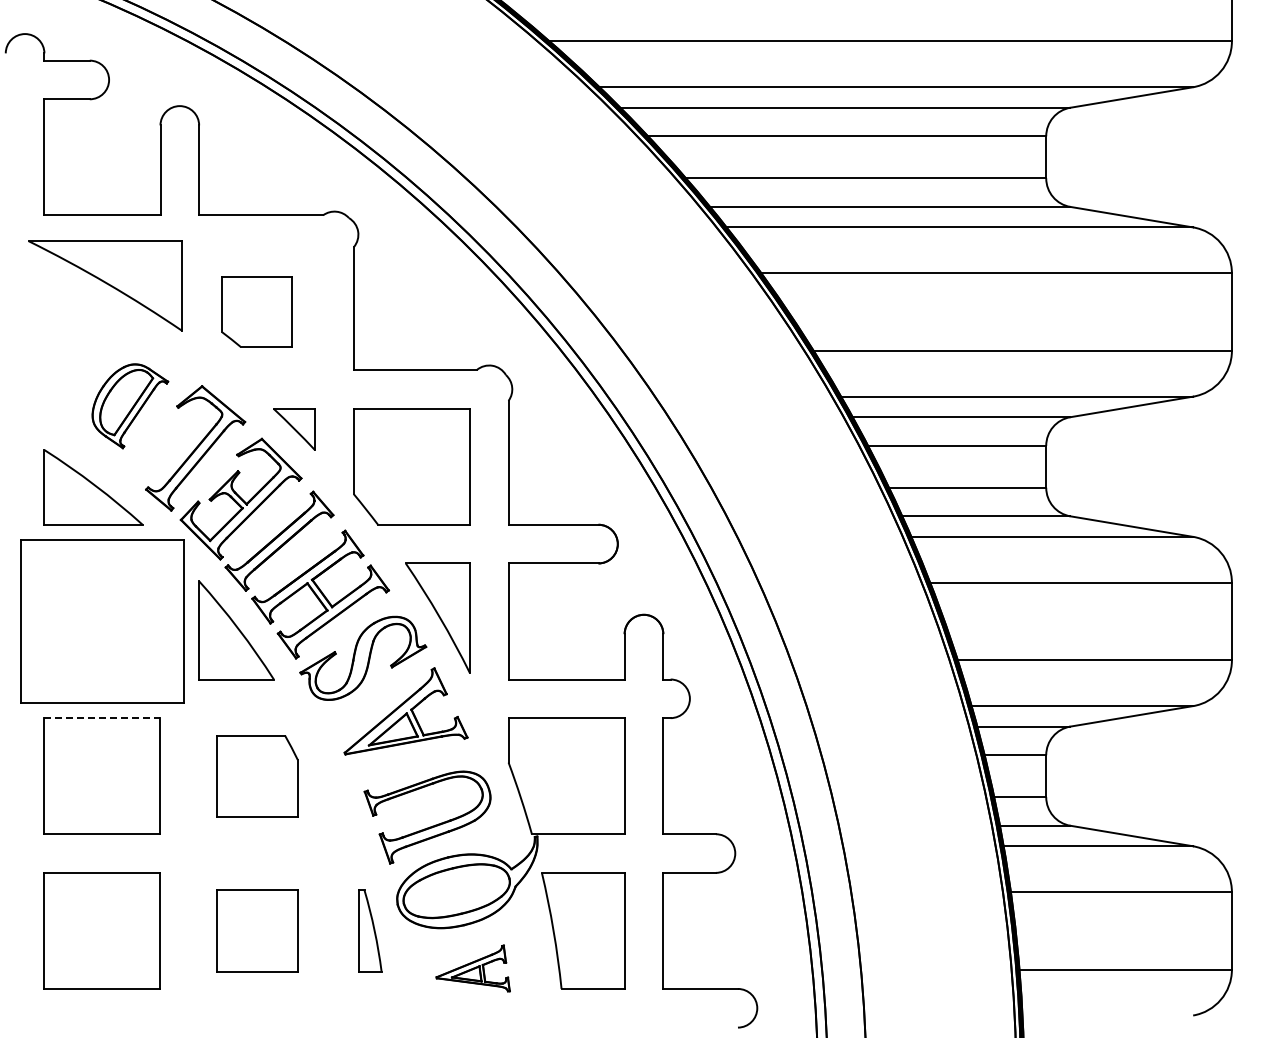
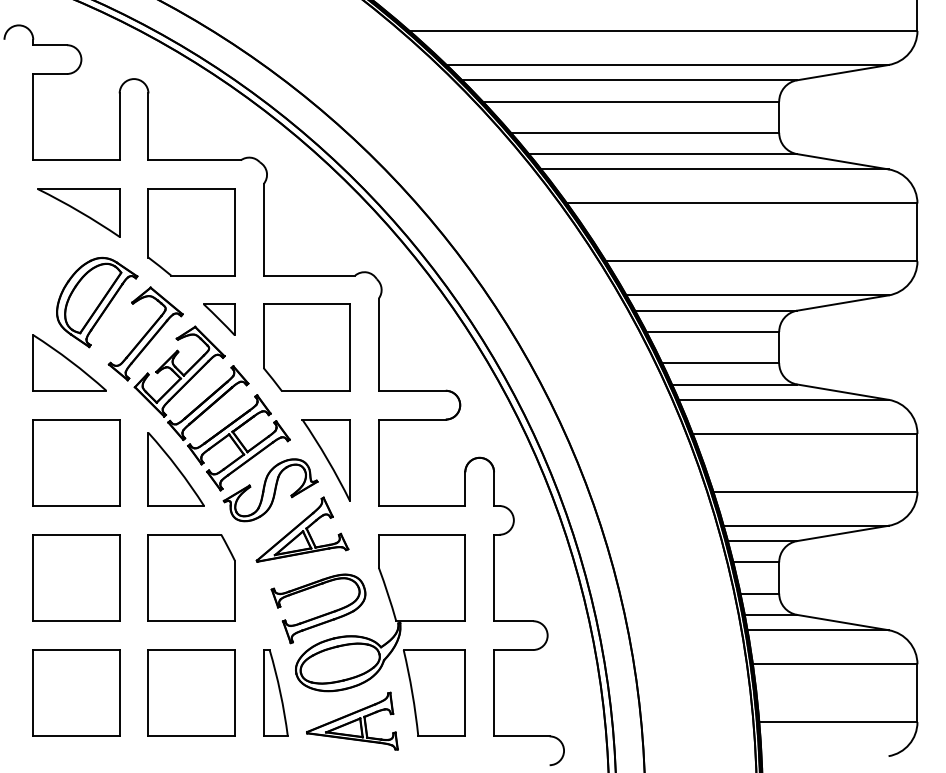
part: (105, 285) -> (78, 212), size x0.71
part: (256, 311) -> (191, 231), size x1.67
part: (130, 406) -> (97, 302), size x1.43
part: (101, 621) -> (75, 462), size x0.71
line: (102, 718) -> (76, 535), dashed -> solid
part: (256, 775) -> (191, 577), size x1.43
part: (256, 930) -> (191, 692), size x1.43
part: (370, 930) -> (276, 692), size x1.43
part: (473, 968) -> (352, 721), size x1.67

